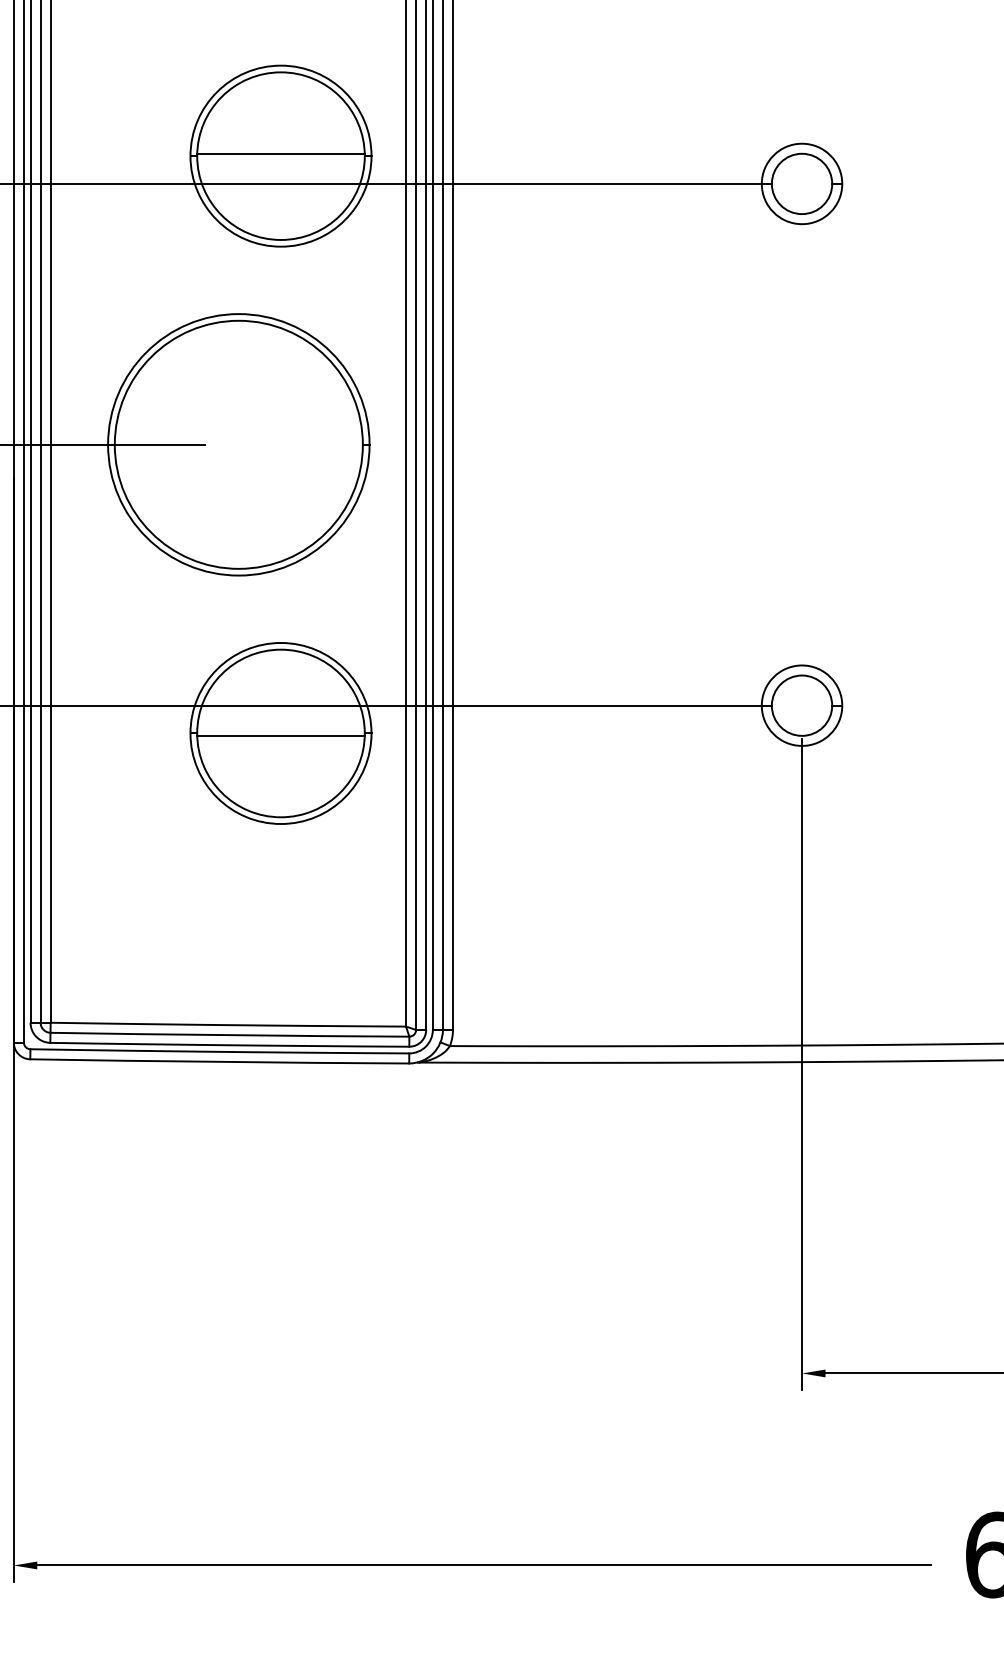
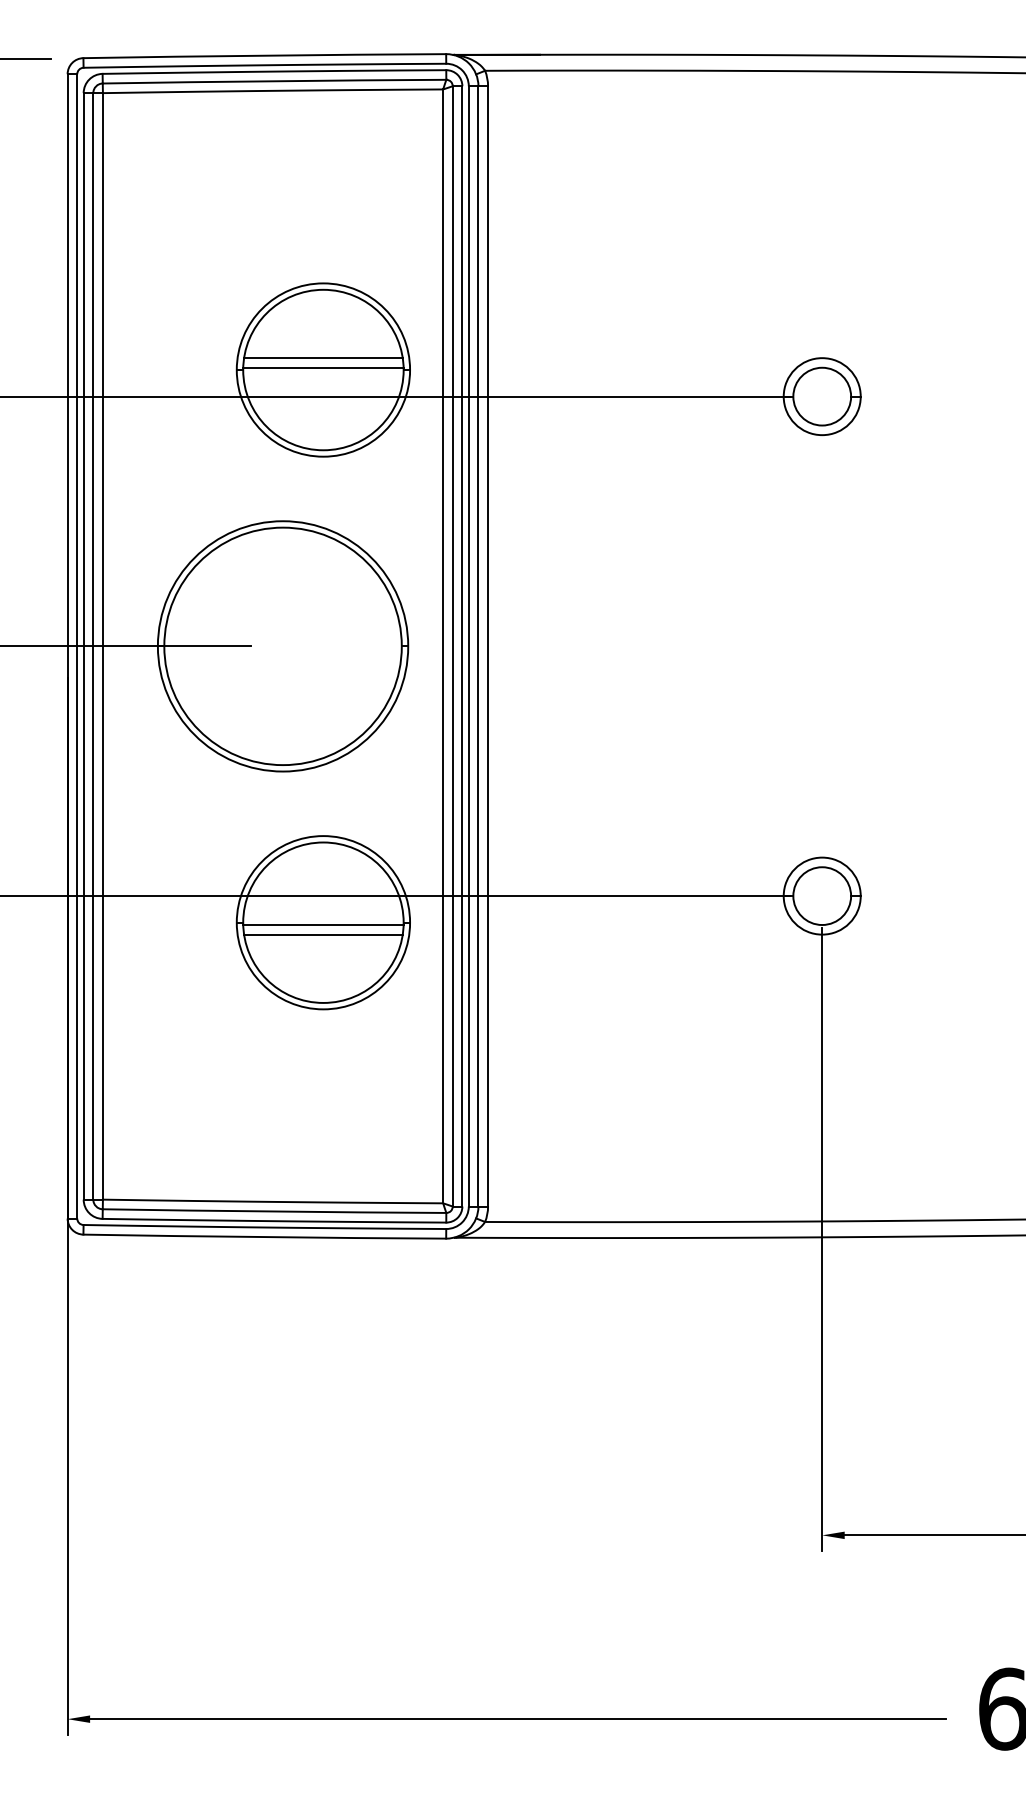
line: (281, 143) -> (323, 357), added
line: (281, 745) -> (323, 934), added

